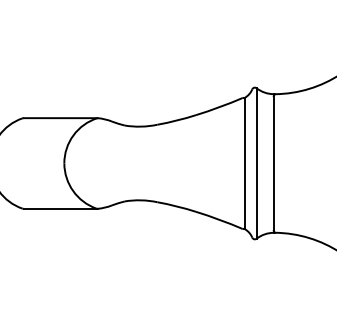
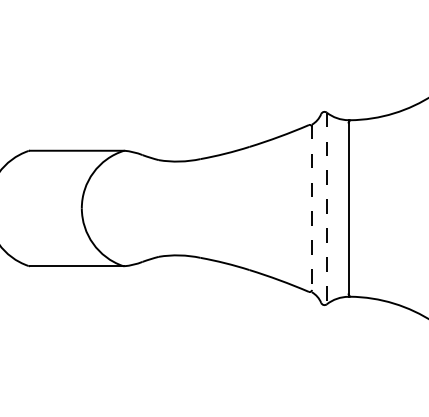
line: (244, 163) -> (311, 208), solid -> dashed
line: (256, 163) -> (326, 208), solid -> dashed

